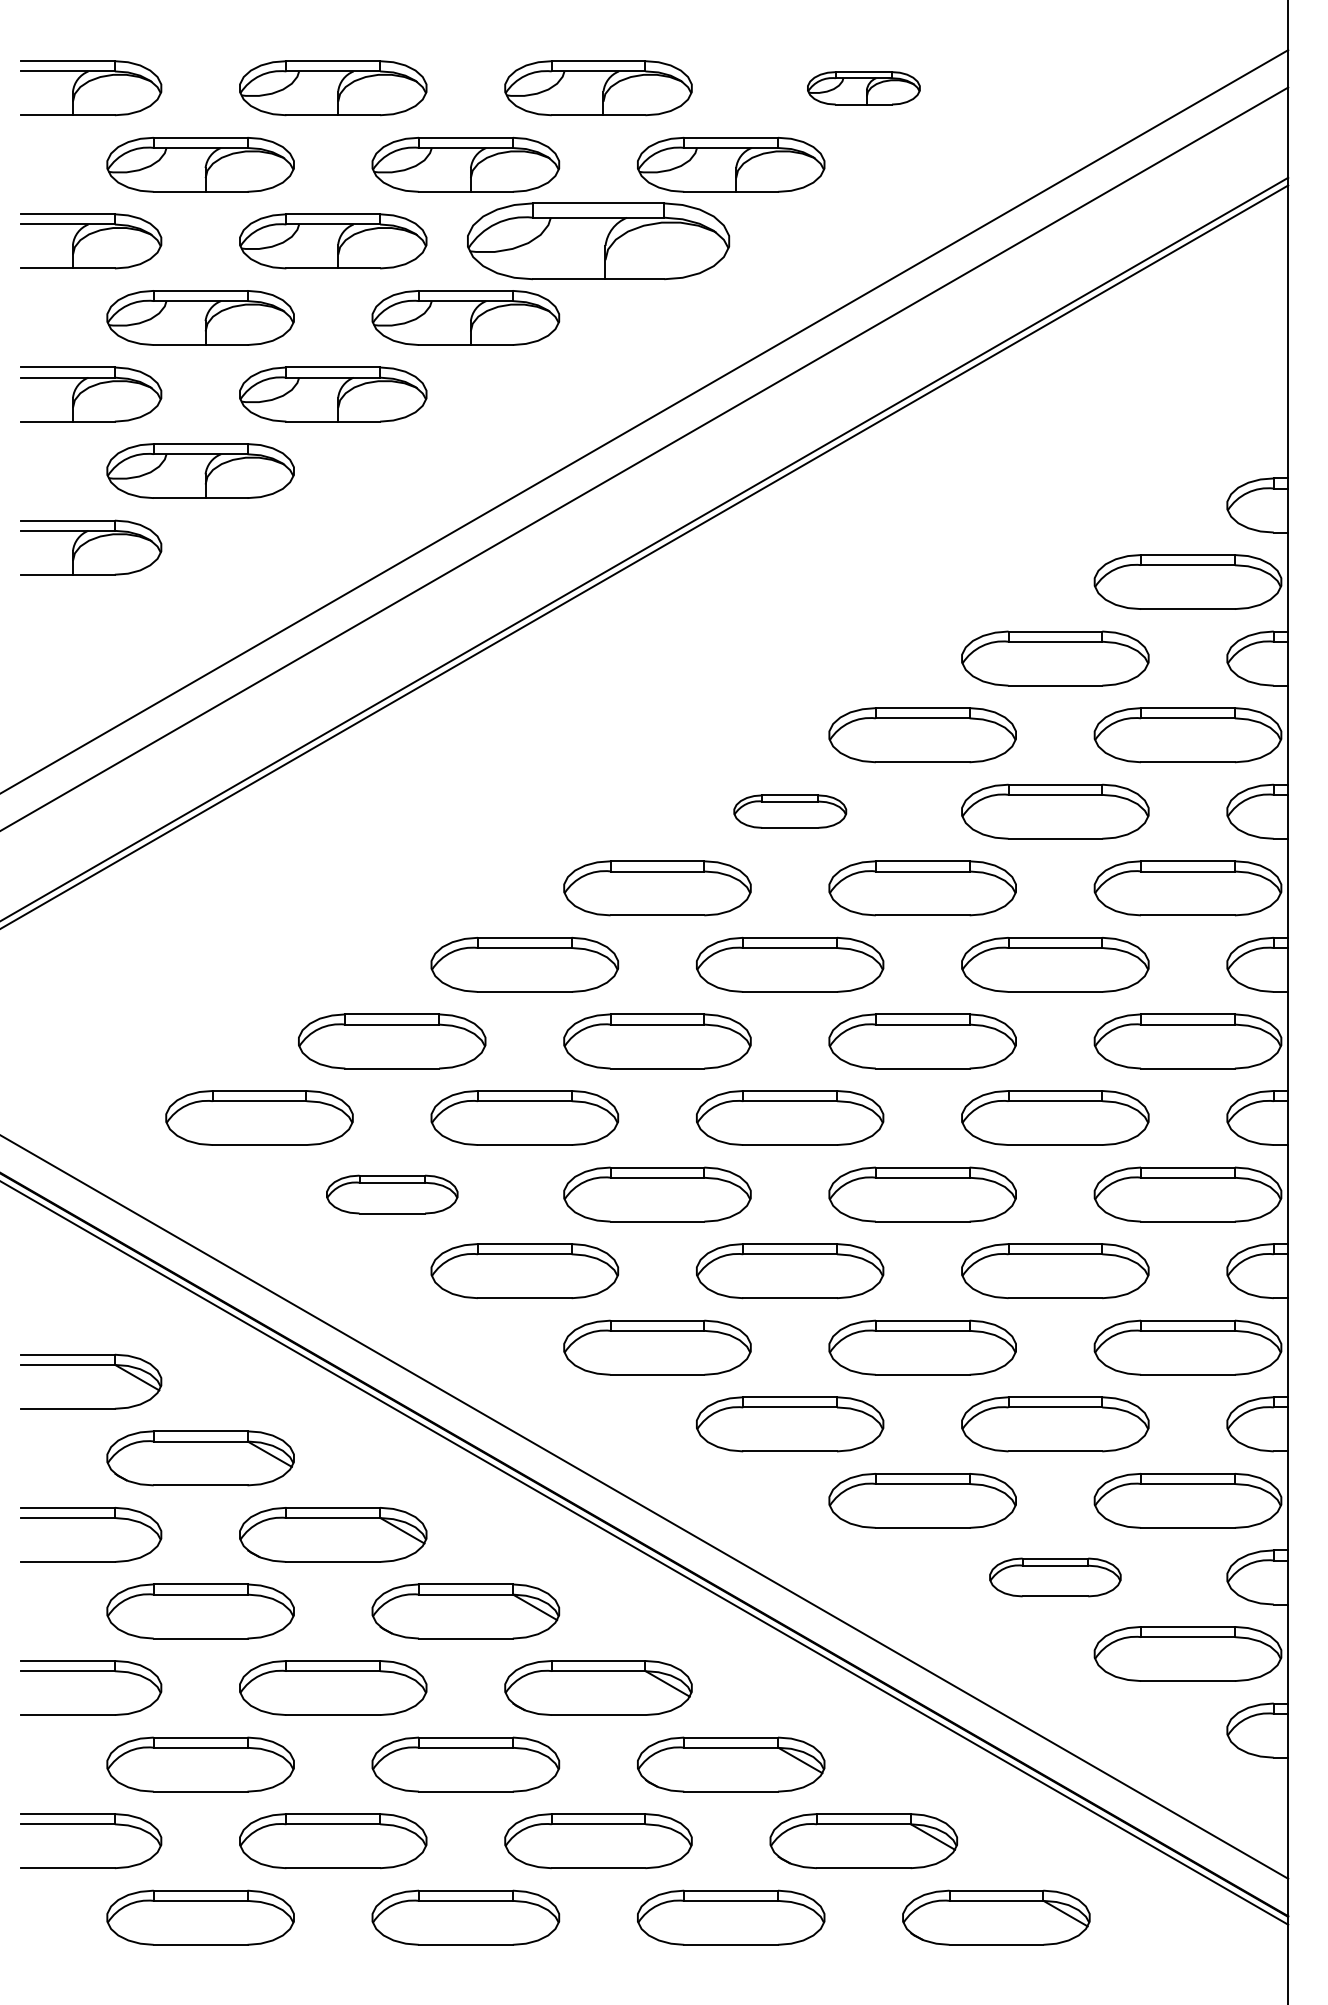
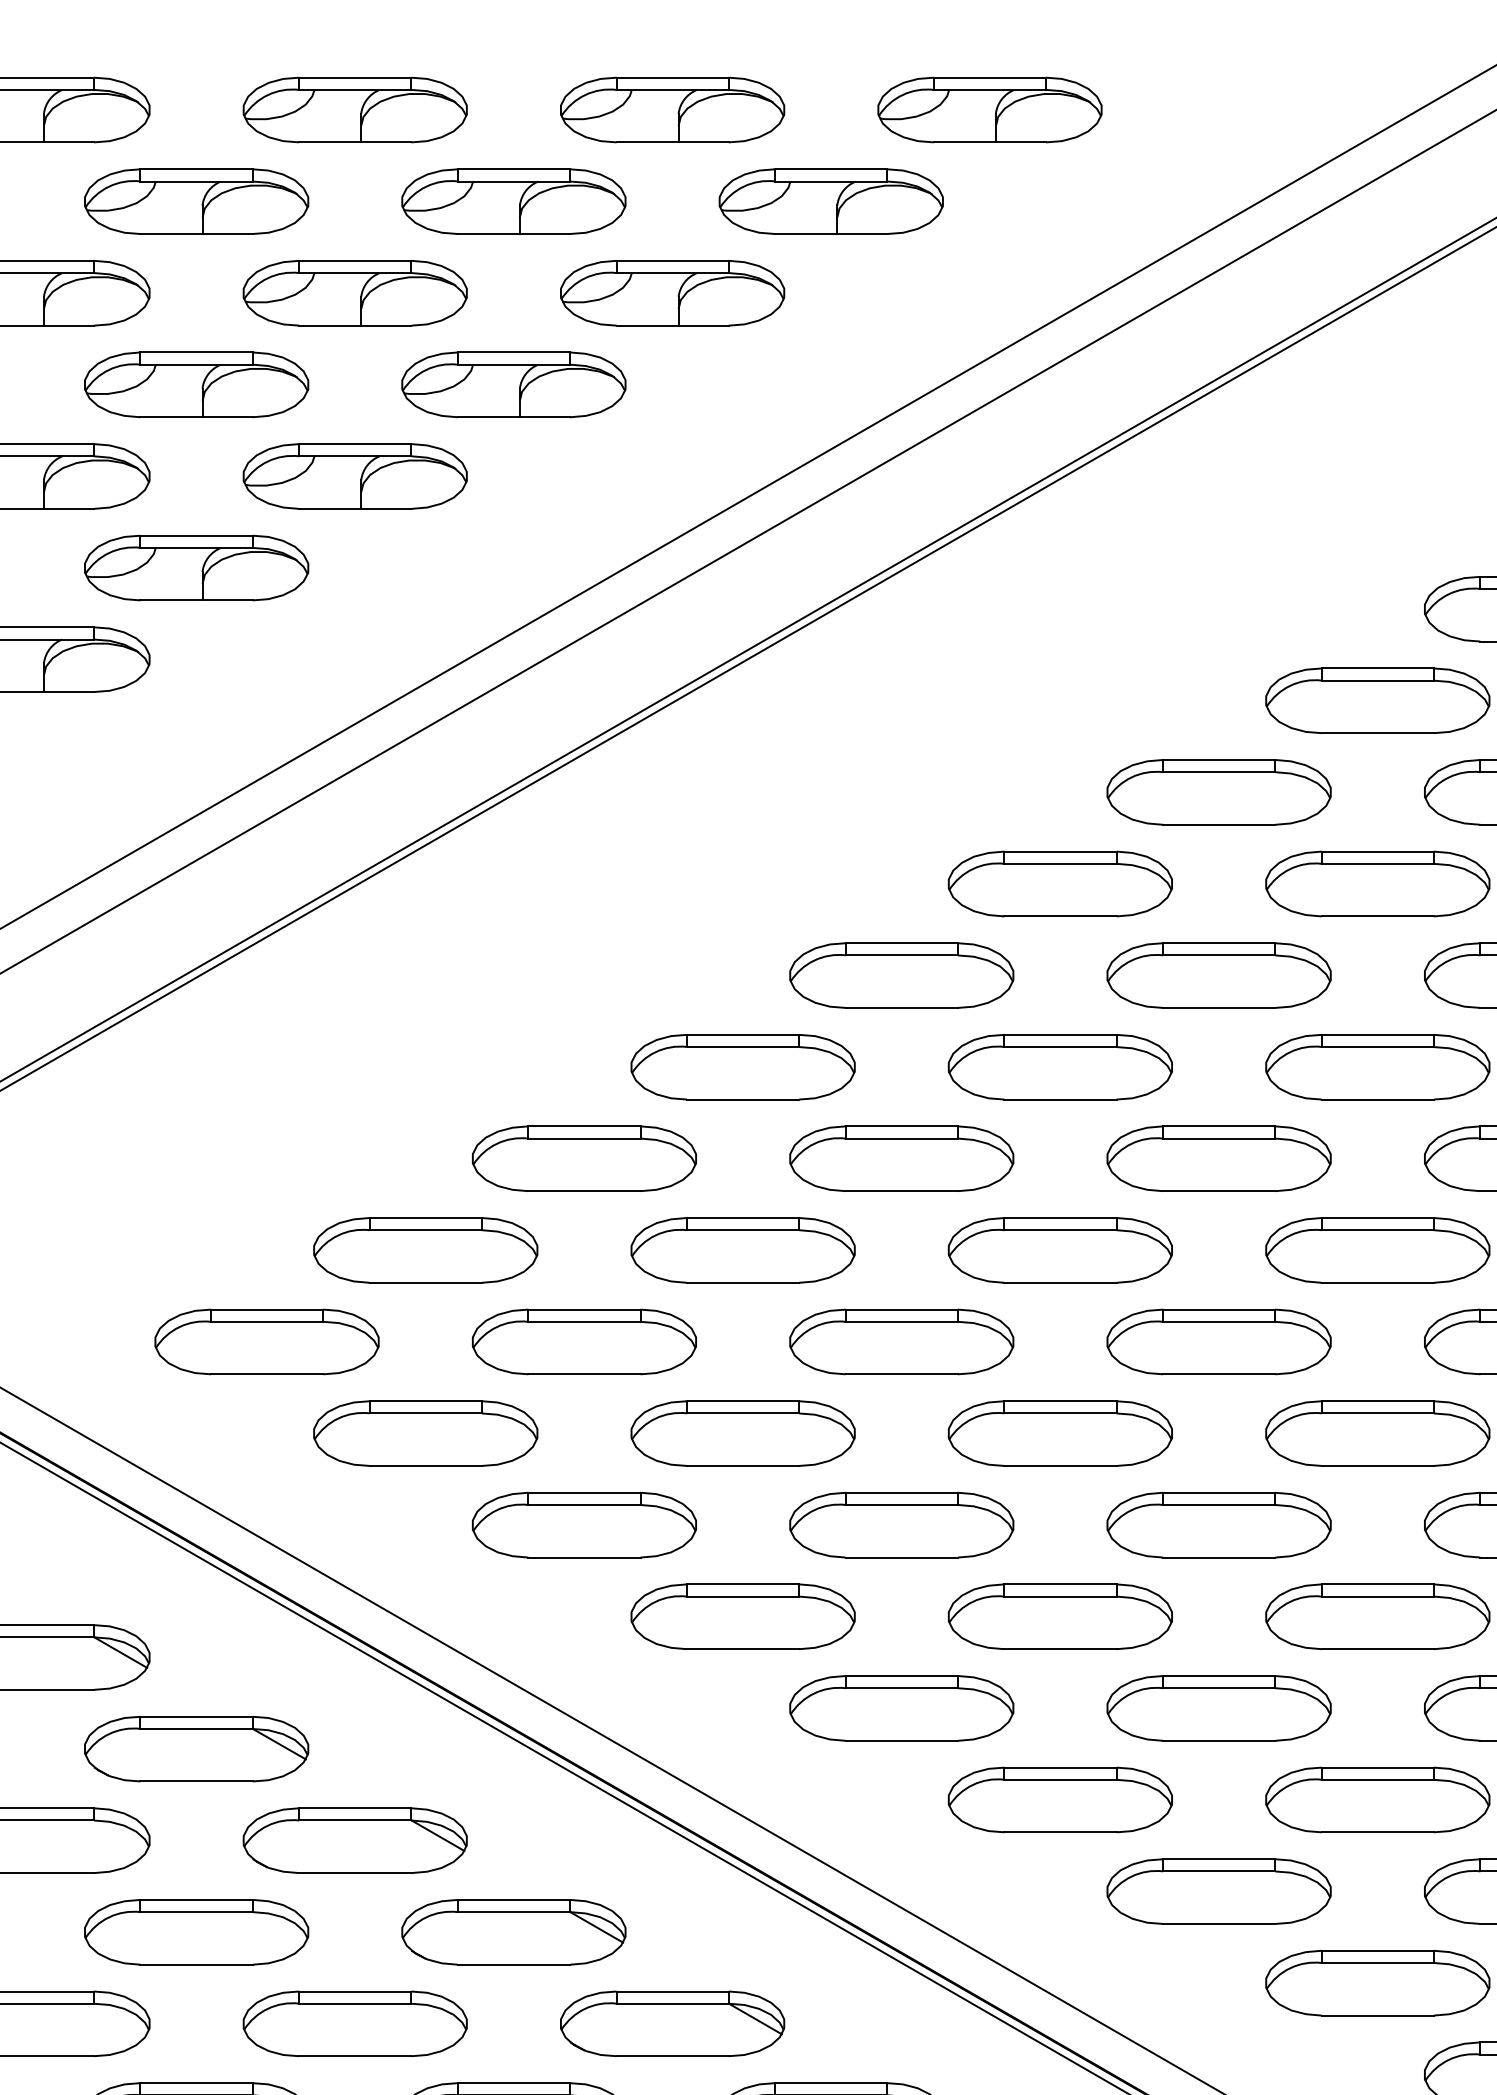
part: (863, 88) -> (989, 110), size x1.67
part: (598, 241) -> (672, 293), size x0.71
part: (790, 811) -> (902, 975), size x1.67
part: (392, 1194) -> (426, 1433), size x1.43
part: (1055, 1577) -> (1219, 1891), size x1.43

